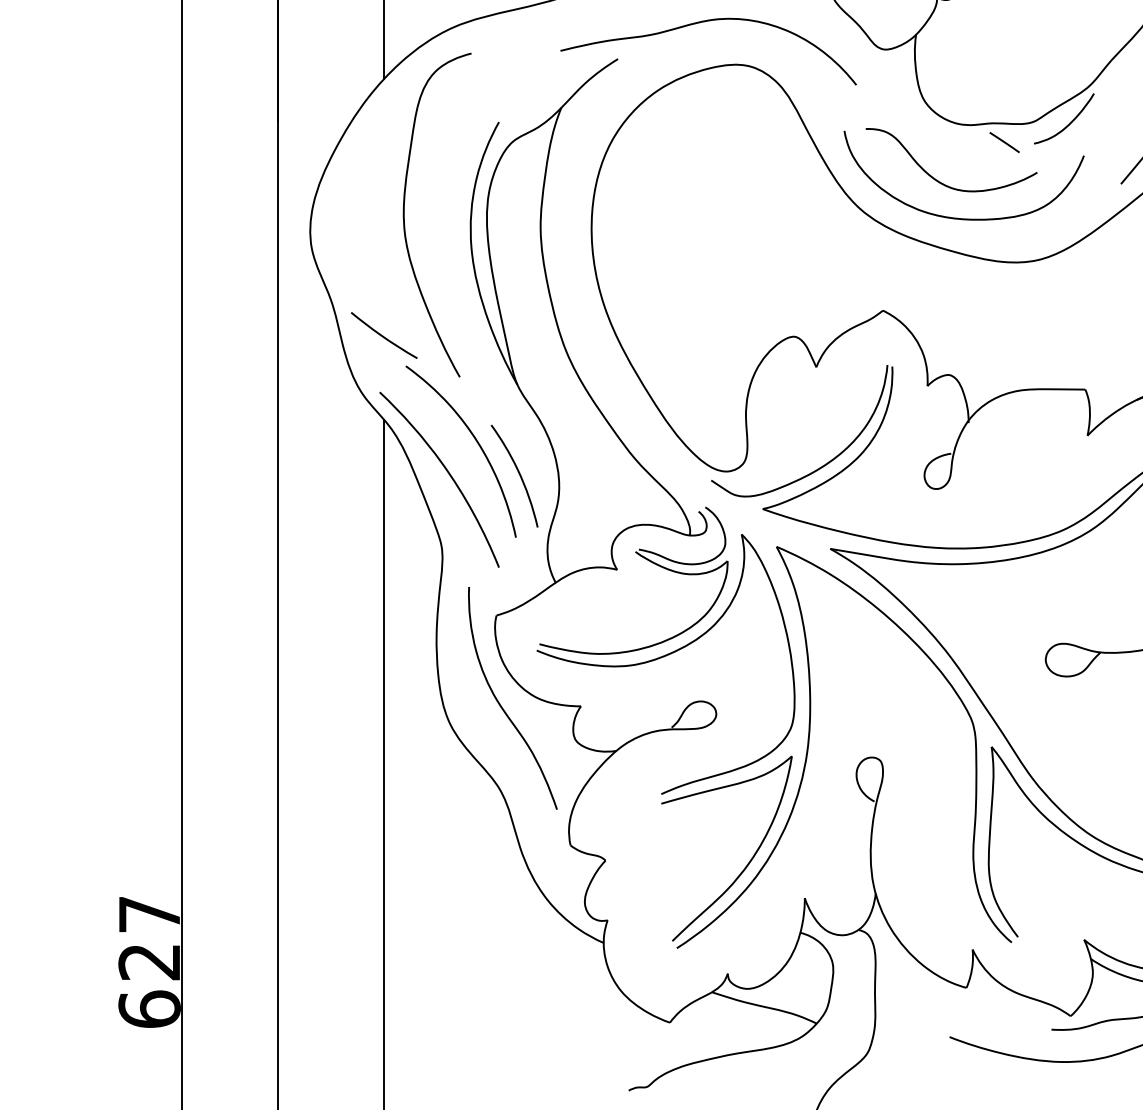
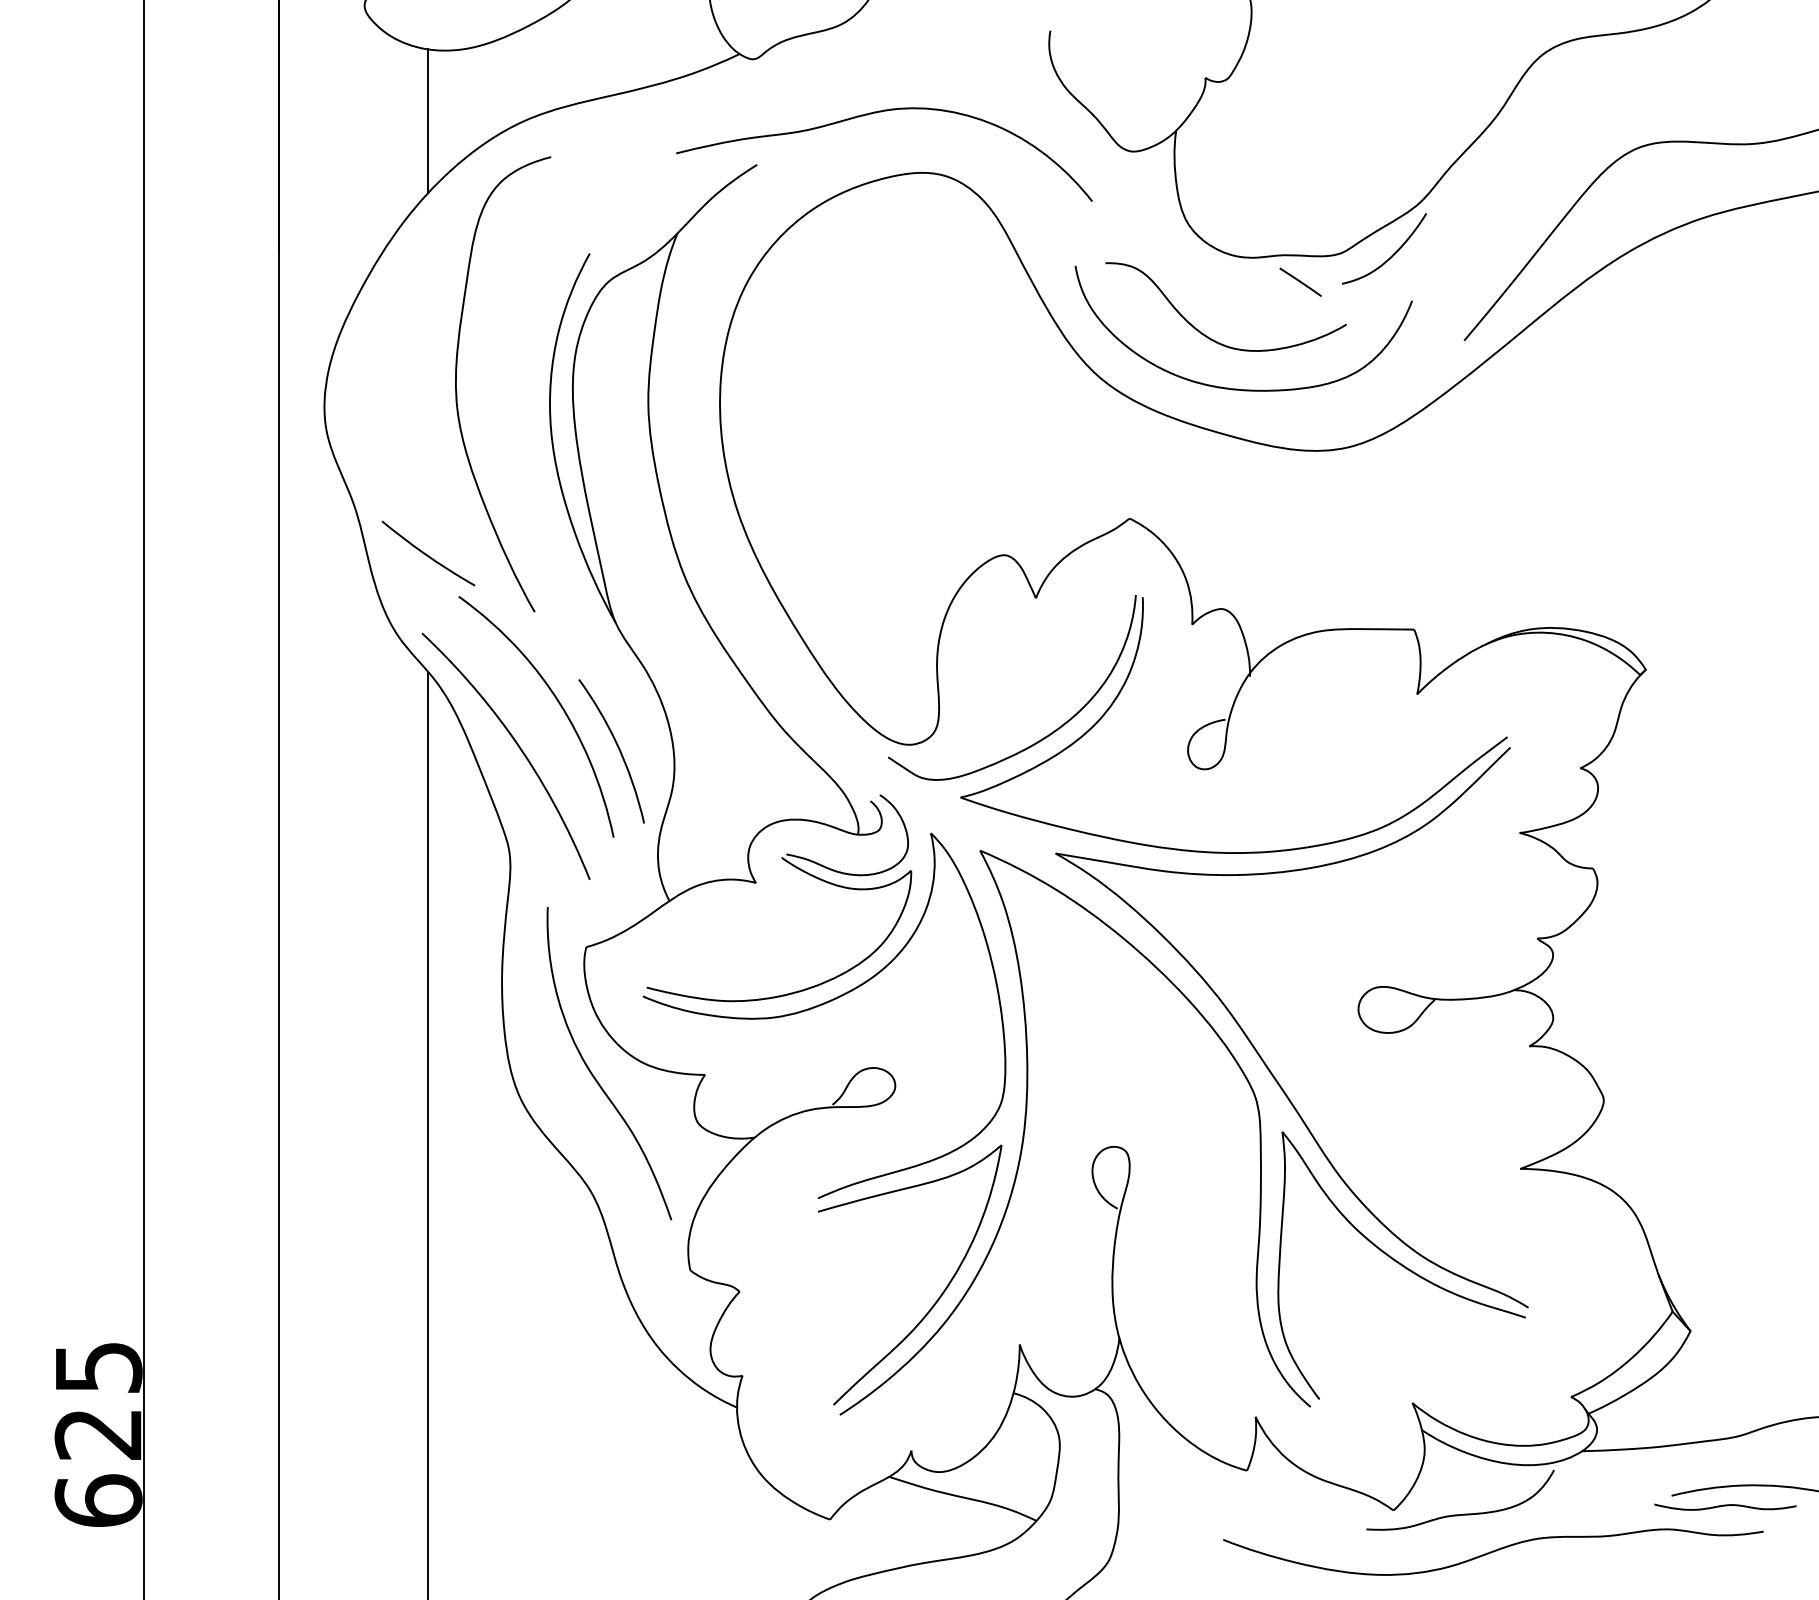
text: (150, 914) -> (99, 1367), 627 -> 625

